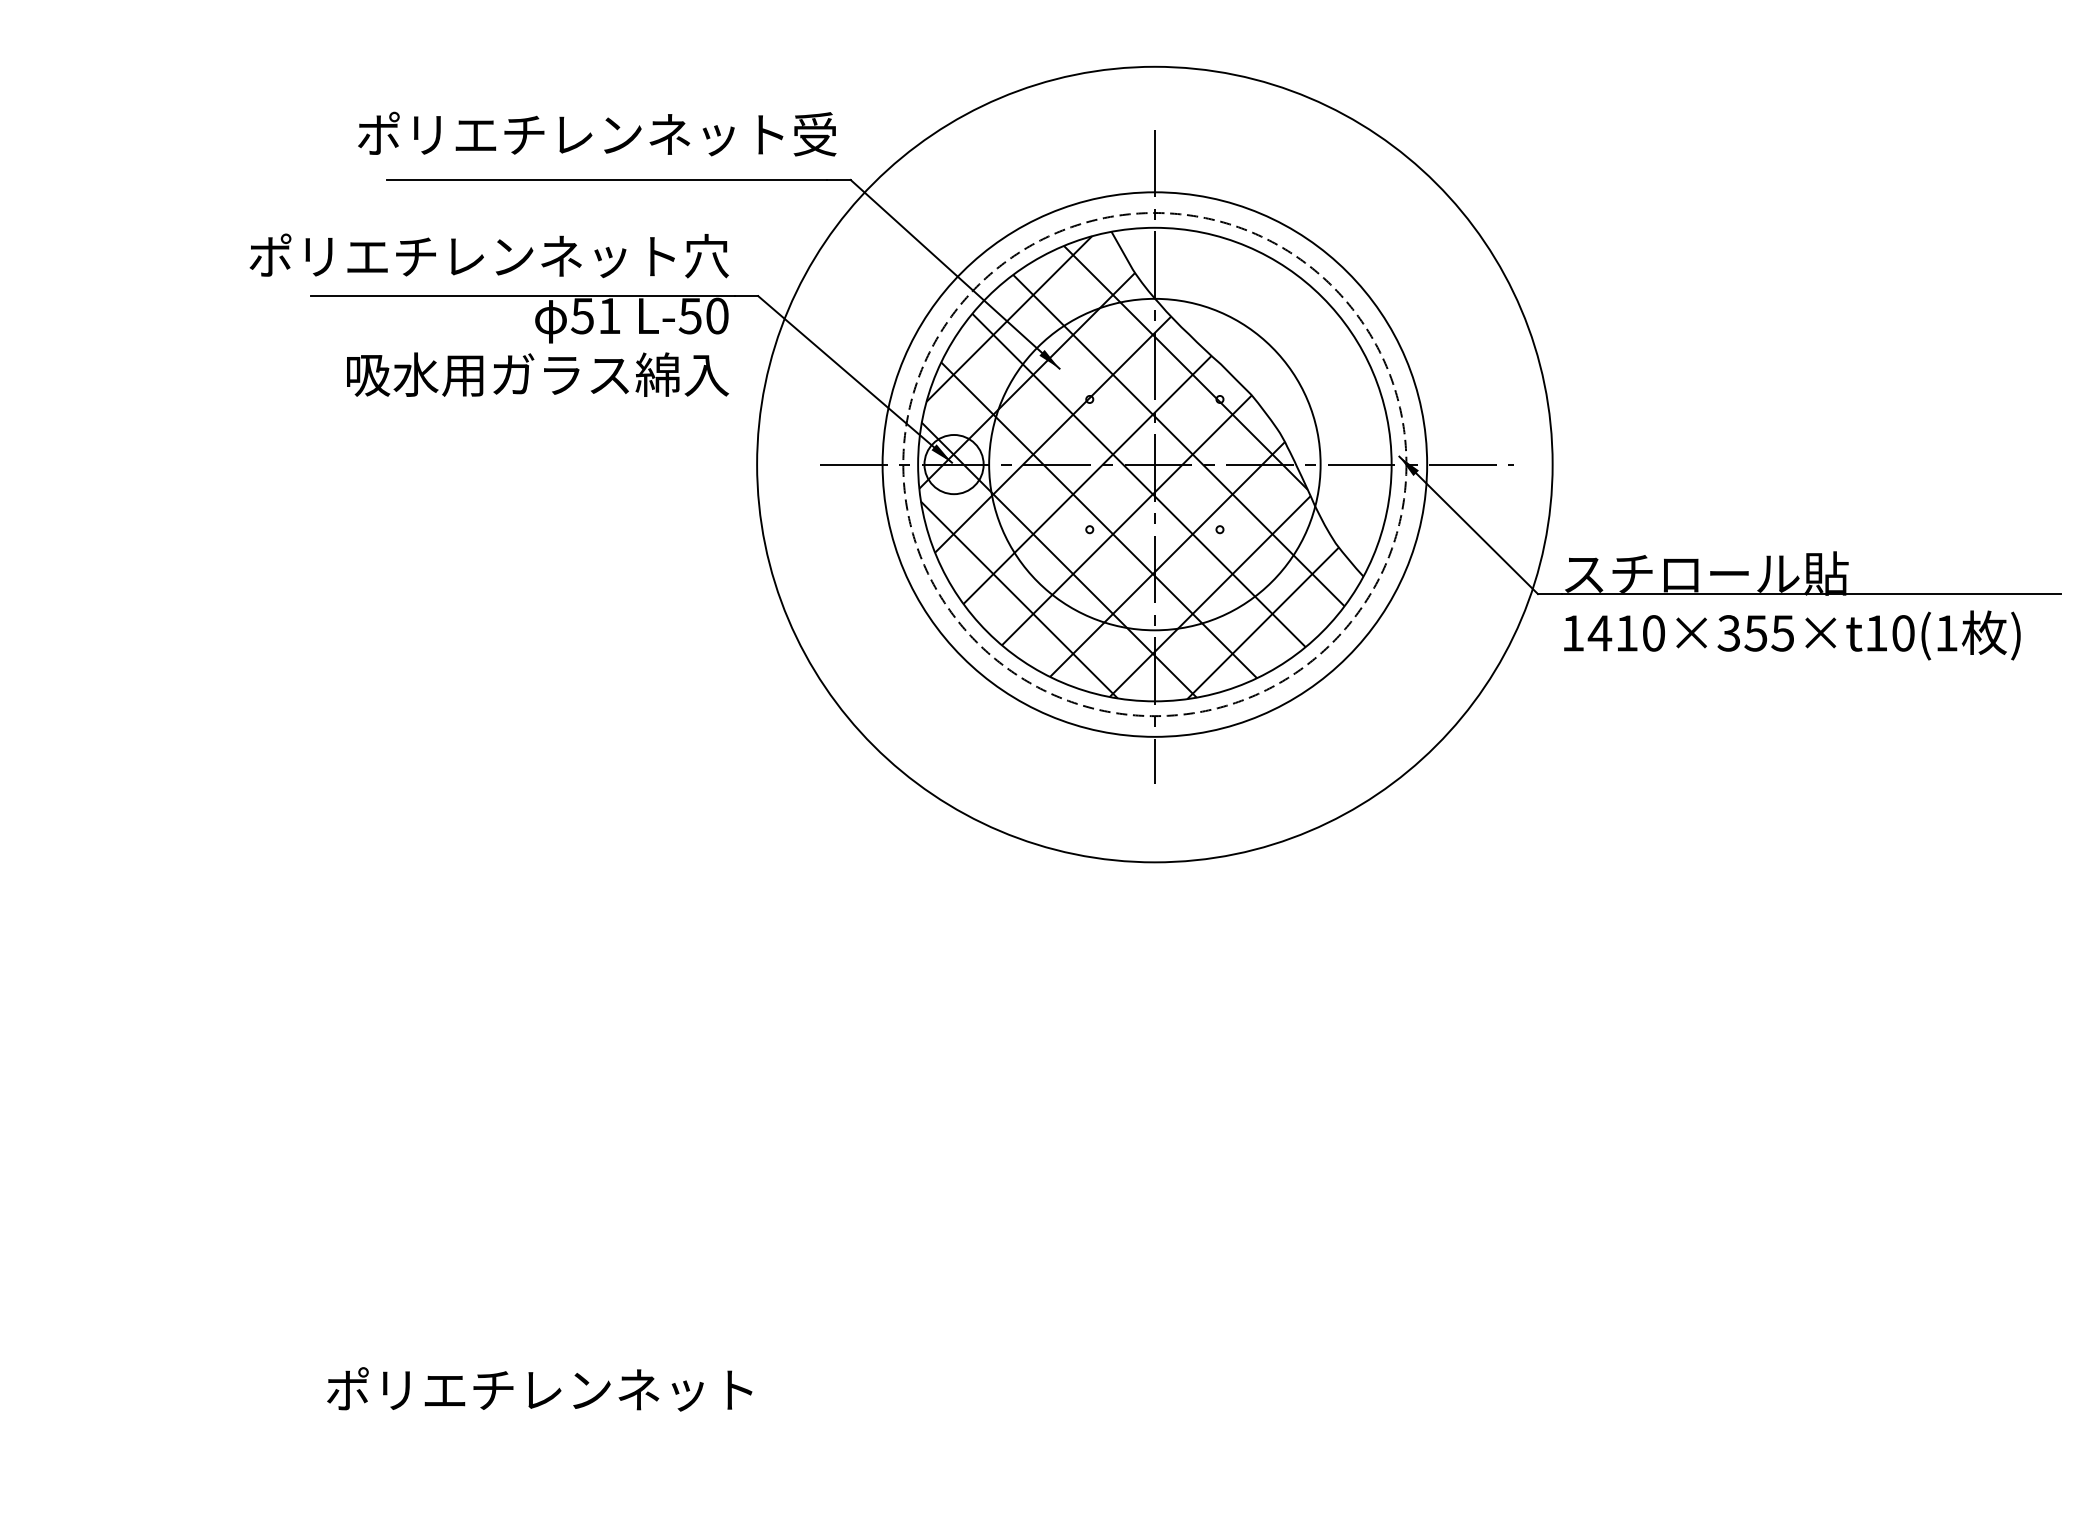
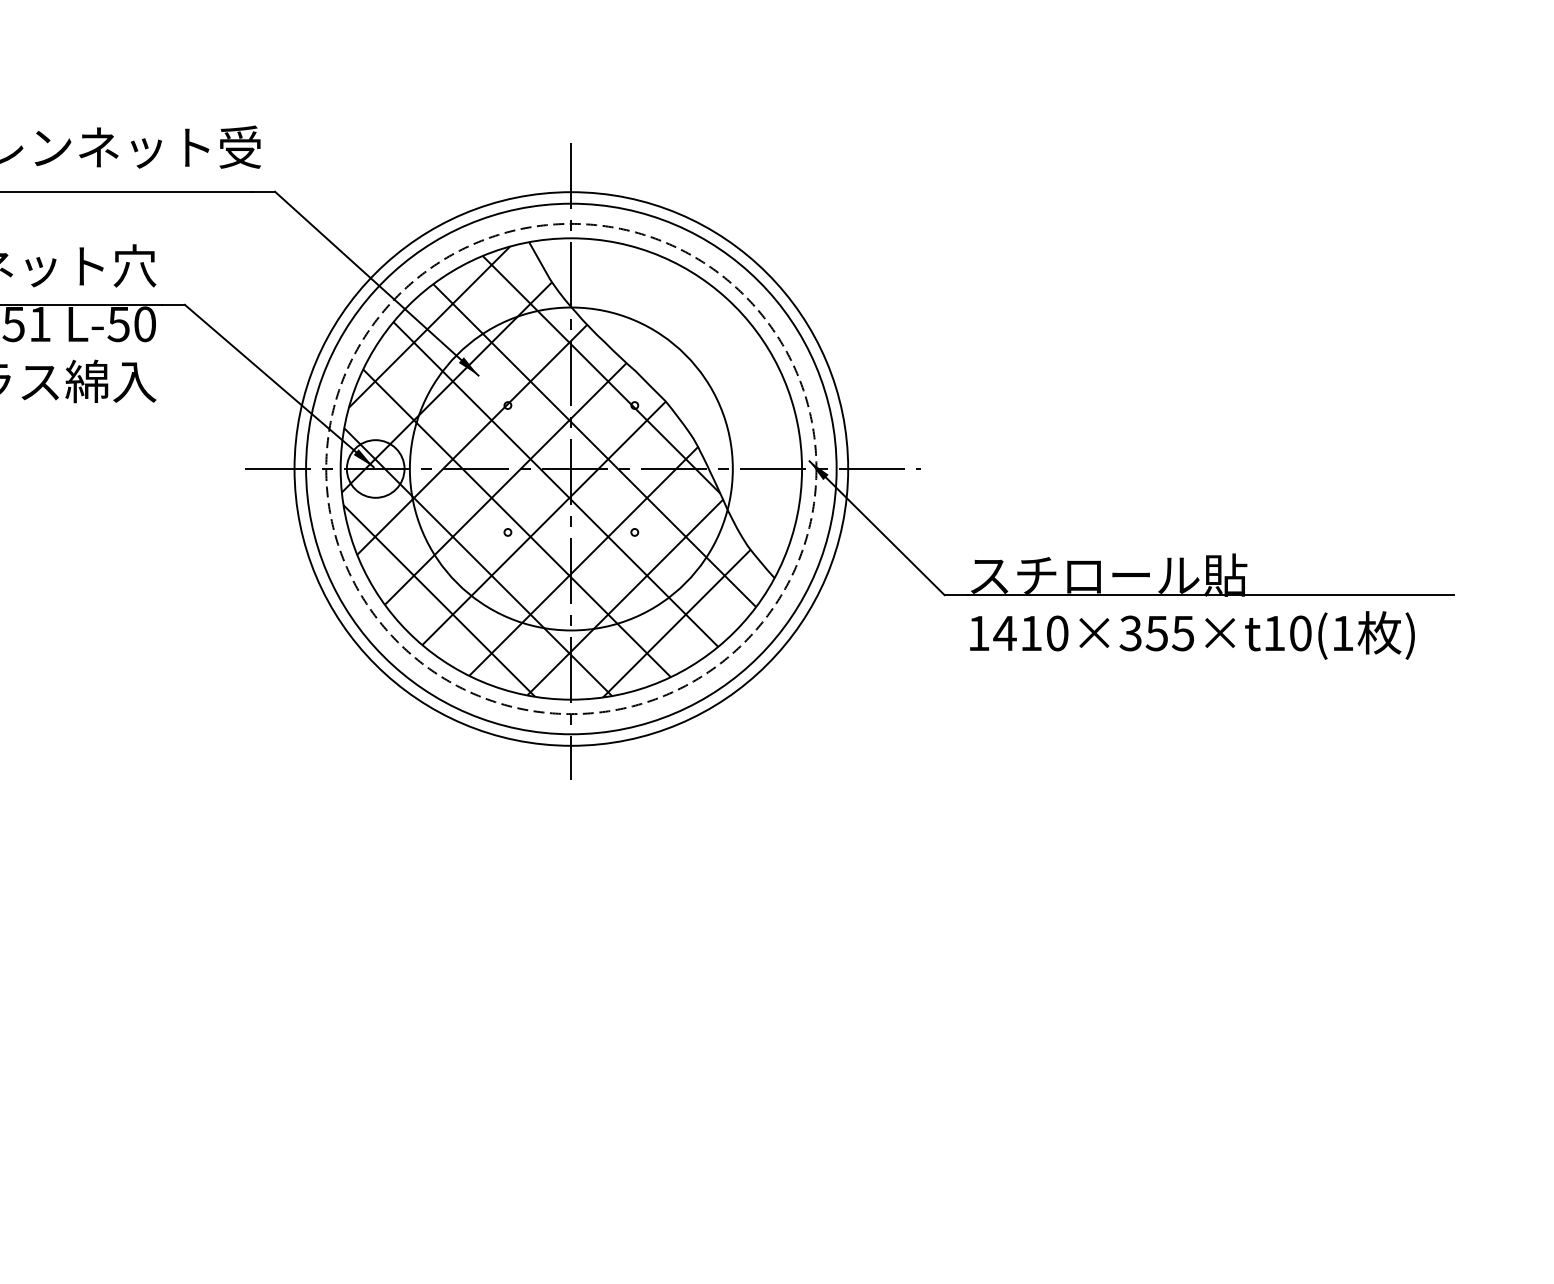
circle: (1154, 464) -> (570, 468), size x0.71

